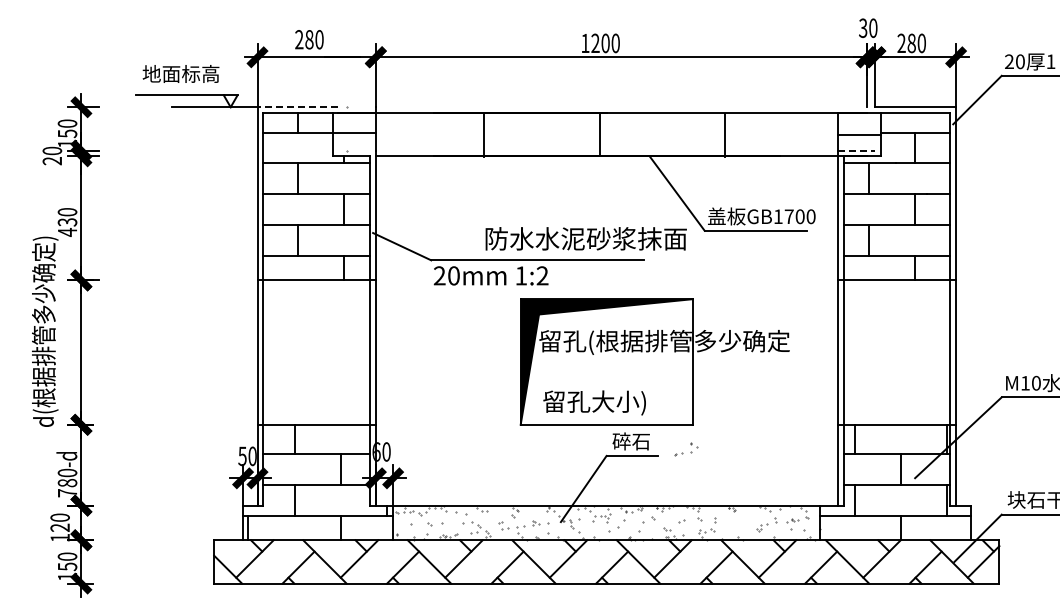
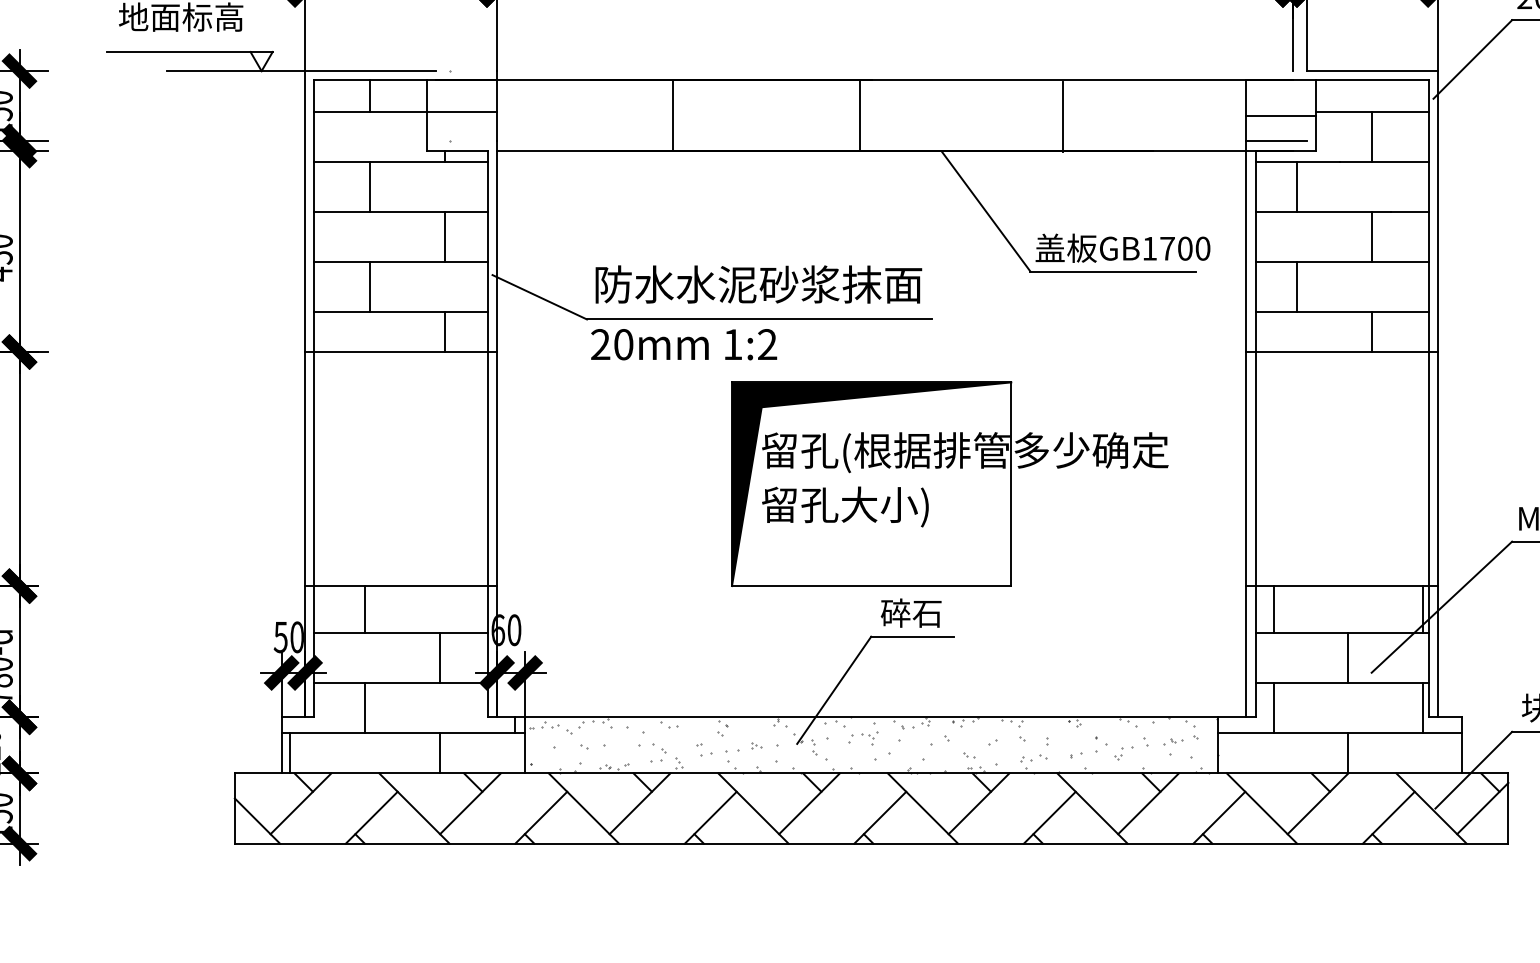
line: (297, 107) -> (369, 71), dashed -> solid
line: (856, 150) -> (1276, 141), dashed -> solid
text: (585, 238) -> (757, 283), moved
text: (594, 402) -> (845, 506), moved
part: (686, 449) -> (1088, 747), moved

